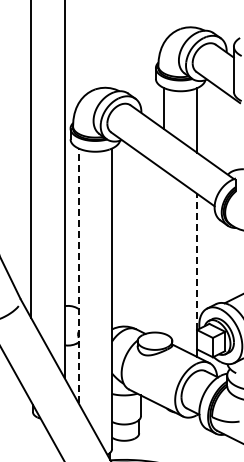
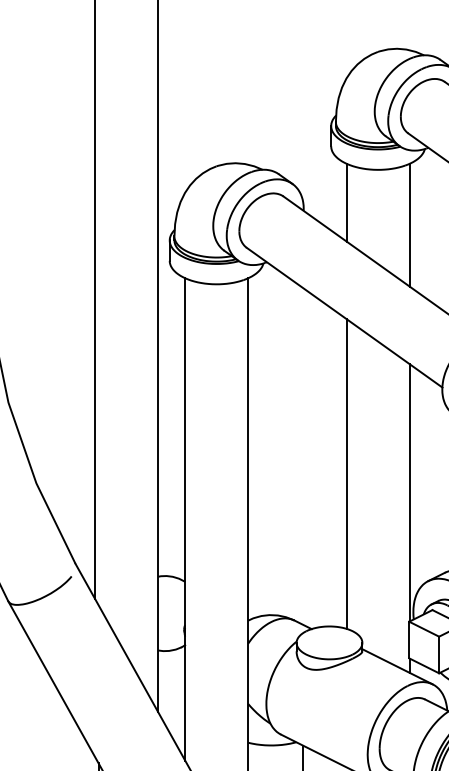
line: (164, 251) -> (347, 473), added
line: (197, 261) -> (409, 492), dashed -> solid
line: (78, 275) -> (184, 518), dashed -> solid

